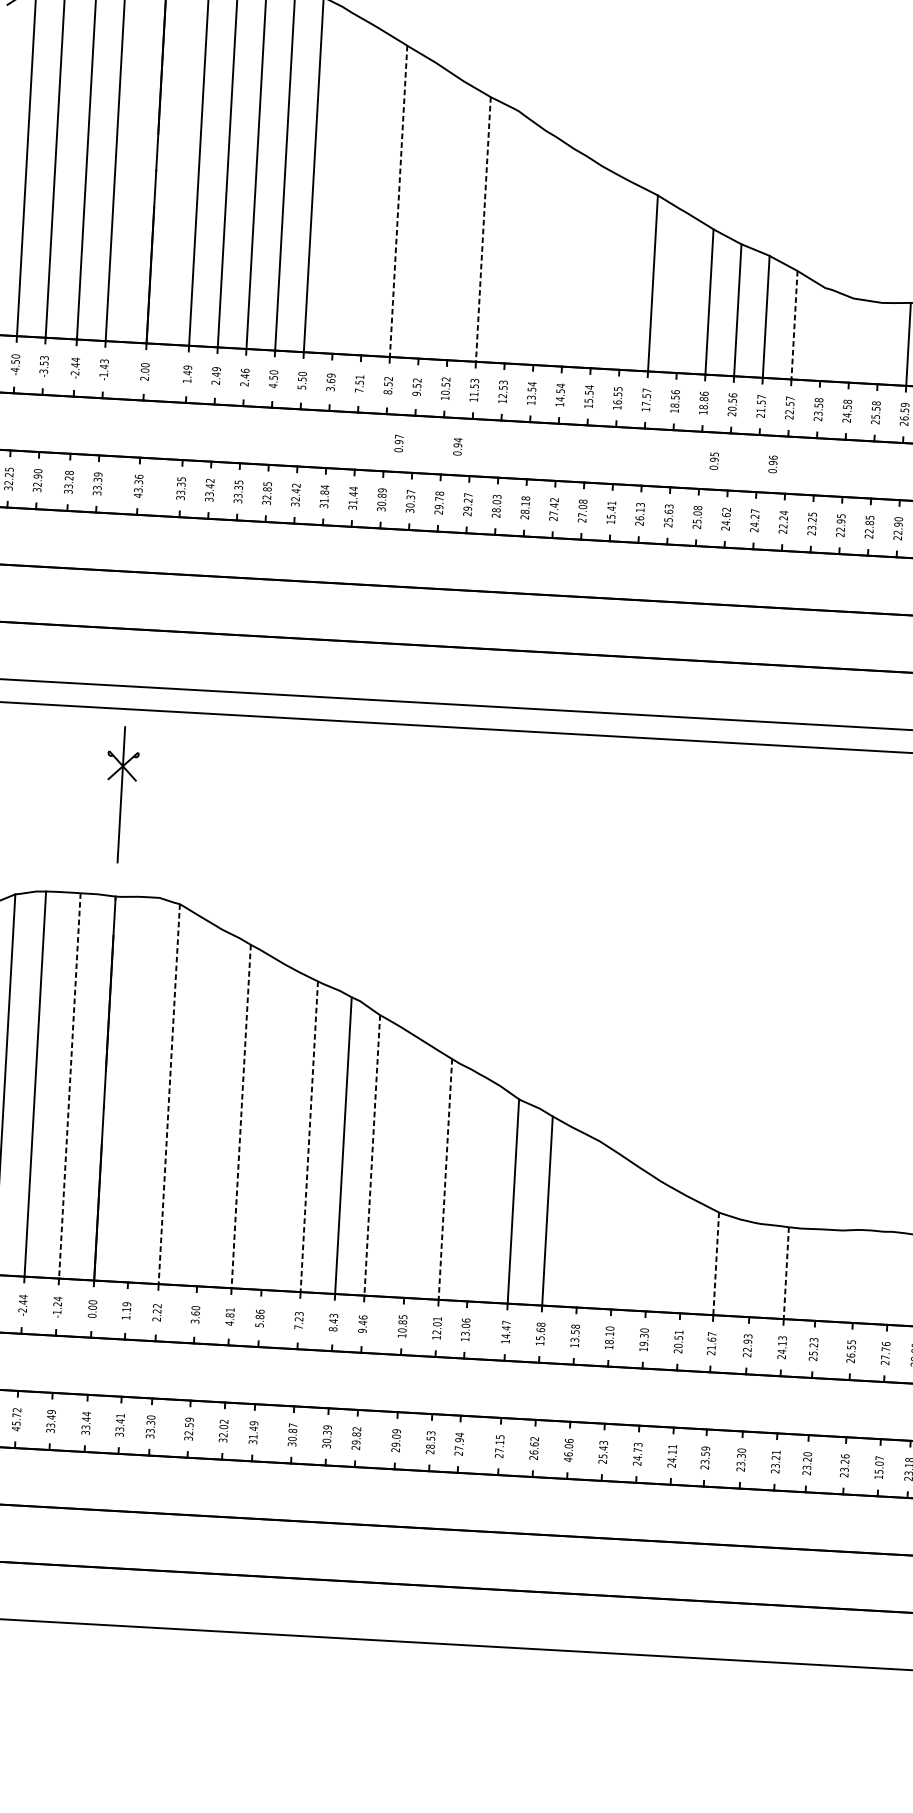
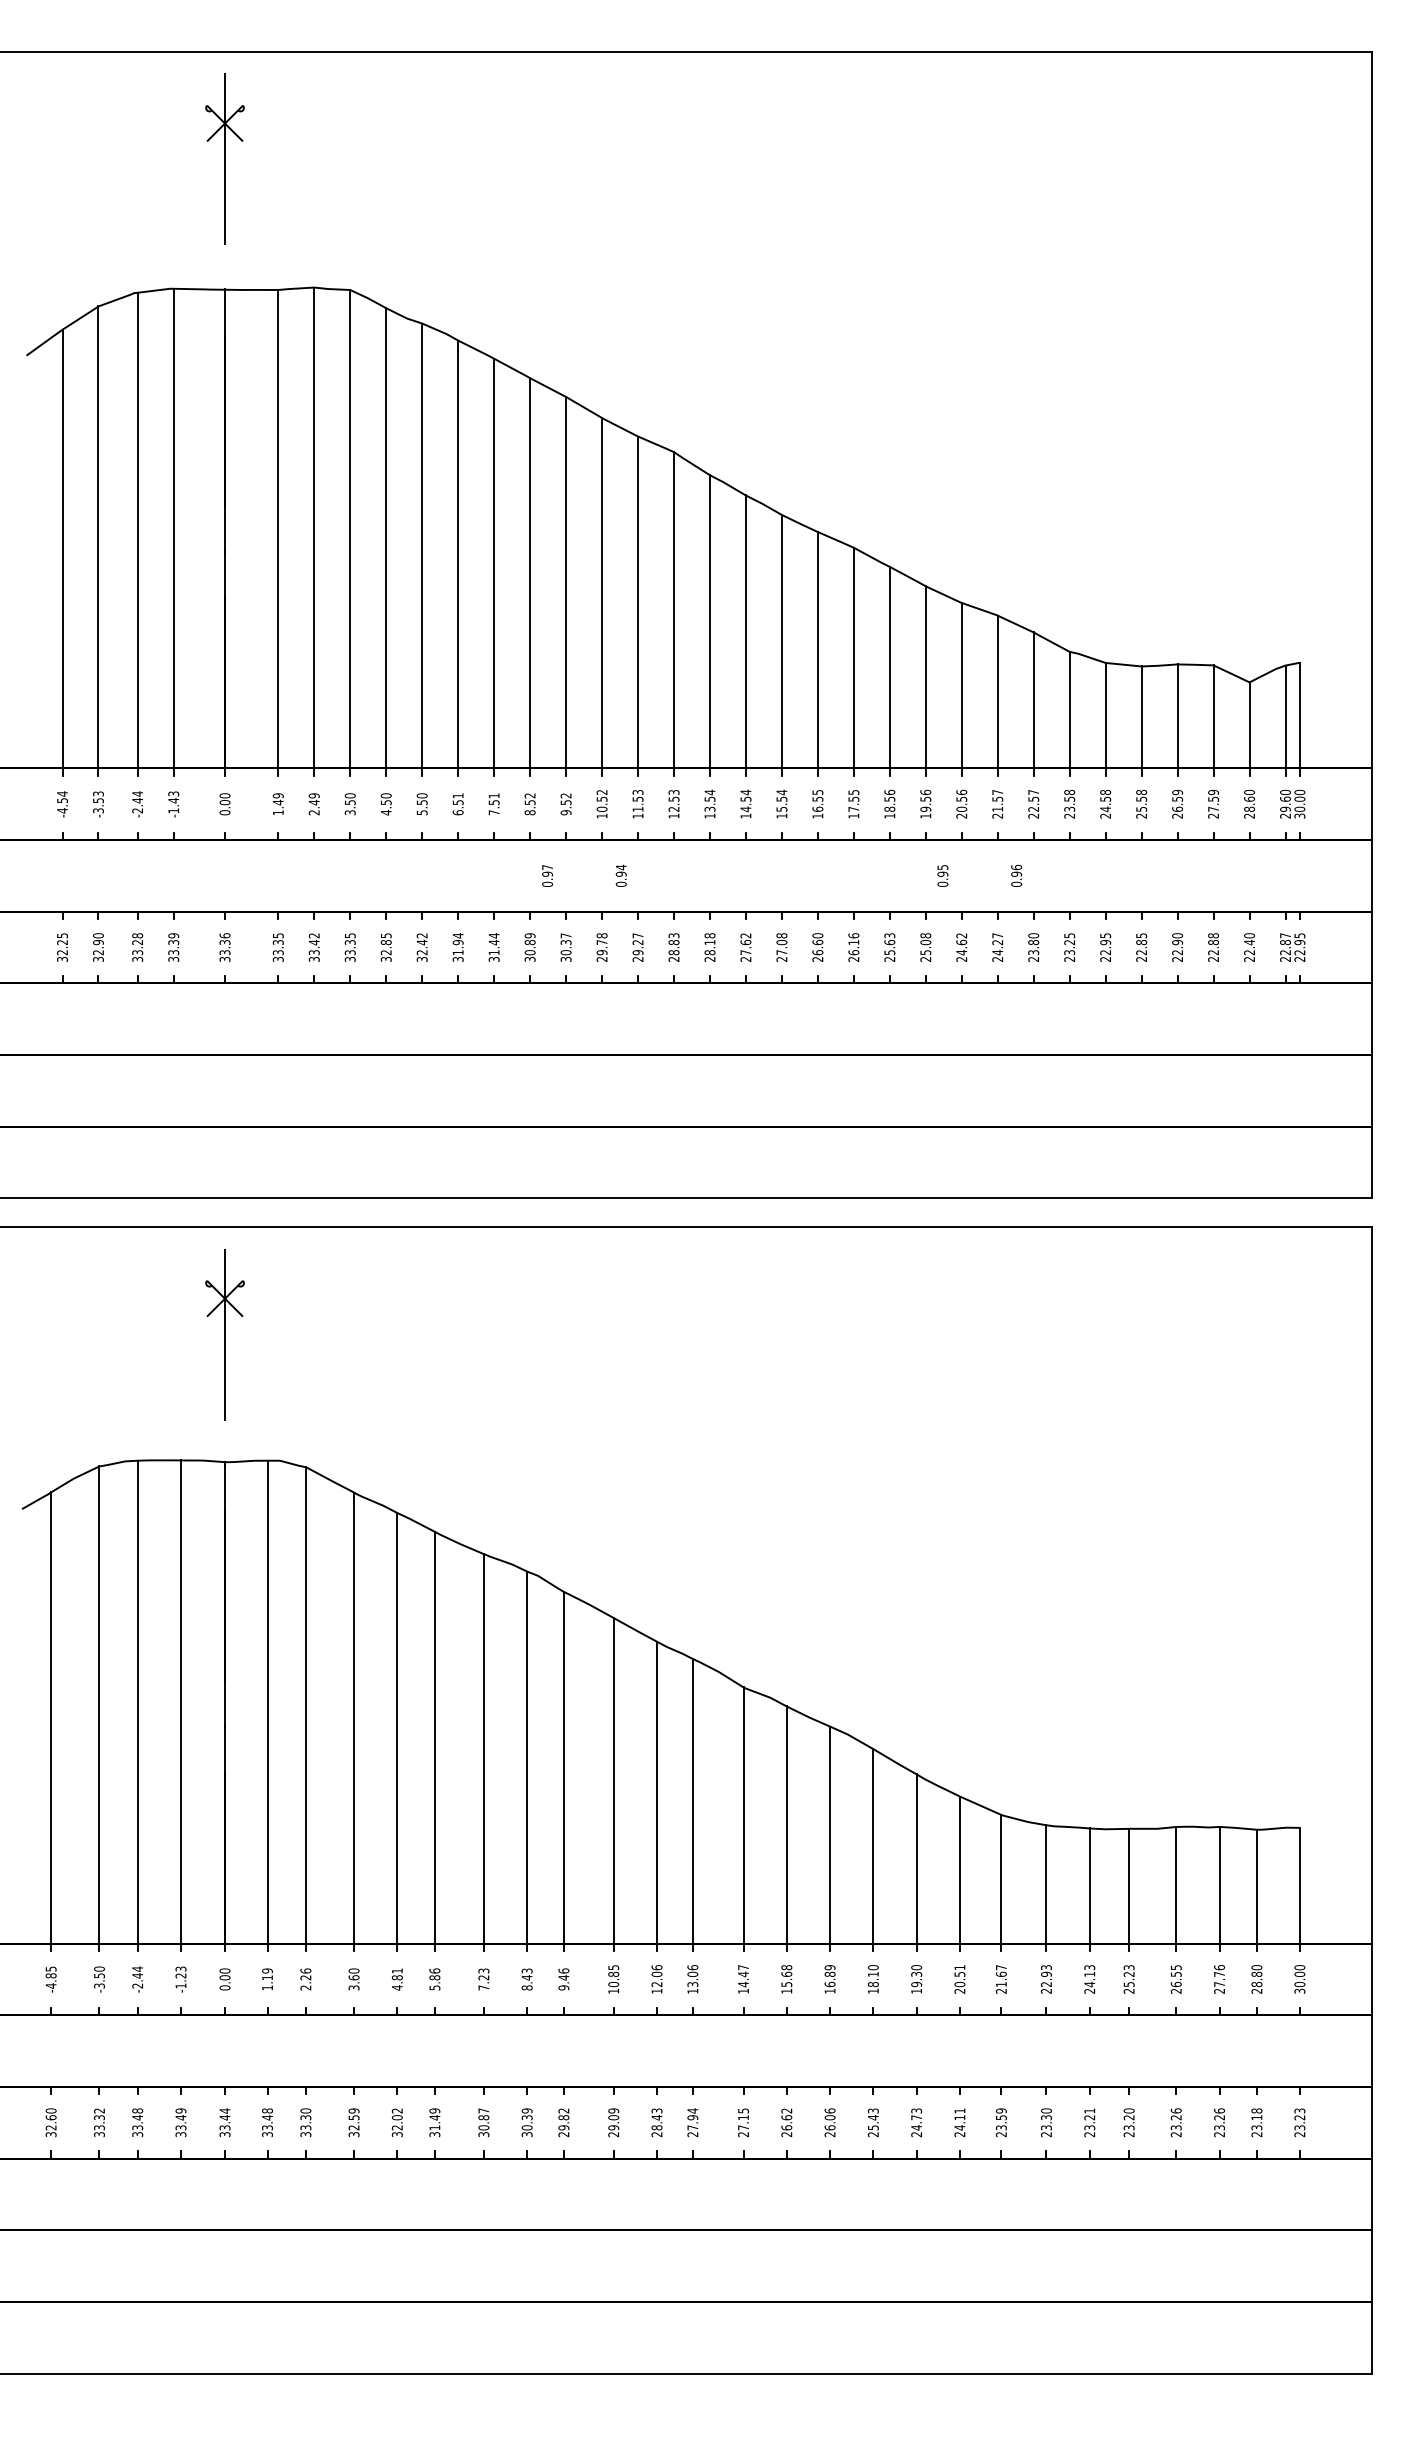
line: (342, 183) -> (458, 554), added
line: (370, 191) -> (494, 563), added
line: (398, 201) -> (530, 573), dashed -> solid
line: (427, 210) -> (566, 582), added
line: (455, 220) -> (602, 593), added
line: (483, 229) -> (638, 602), dashed -> solid
line: (512, 237) -> (674, 610), added
line: (540, 247) -> (710, 621), added
line: (567, 257) -> (745, 631), added
line: (596, 266) -> (781, 641), added
line: (624, 275) -> (817, 650), added
line: (680, 292) -> (889, 667), added
line: (794, 325) -> (1033, 700), dashed -> solid
line: (822, 334) -> (1069, 709), added
line: (851, 340) -> (1105, 715), added
line: (879, 343) -> (1141, 717), added
text: (15, 356) -> (62, 793), -4.50 -> -4.54
text: (244, 377) -> (349, 804), 2.46 -> 3.50
text: (144, 378) -> (224, 812), 2.00 -> 0.00
text: (330, 382) -> (457, 804), 3.69 -> 6.51
text: (646, 390) -> (853, 792), 17.57 -> 17.55
text: (703, 402) -> (925, 803), 18.86 -> 19.56
text: (325, 492) -> (458, 942), 31.84 -> 31.94
text: (137, 495) -> (224, 959), 43.36 -> 33.36
text: (496, 502) -> (673, 942), 28.03 -> 28.83
text: (640, 504) -> (853, 935), 26.13 -> 26.16
text: (553, 505) -> (745, 942), 27.42 -> 27.62
text: (611, 512) -> (817, 947), 15.41 -> 26.60
text: (783, 519) -> (1033, 944), 22.24 -> 23.80
line: (70, 1086) -> (181, 1702), dashed -> solid
line: (138, 1089) -> (267, 1701), added
line: (168, 1094) -> (305, 1705), dashed -> solid
line: (207, 1105) -> (354, 1717), added
line: (241, 1116) -> (397, 1728), dashed -> solid
line: (270, 1125) -> (434, 1737), added
line: (309, 1136) -> (483, 1748), dashed -> solid
line: (371, 1155) -> (563, 1767), dashed -> solid
line: (411, 1167) -> (613, 1780), added
line: (445, 1179) -> (657, 1792), dashed -> solid
line: (473, 1187) -> (692, 1800), added
line: (581, 1220) -> (830, 1834), added
line: (615, 1231) -> (873, 1846), added
line: (649, 1243) -> (916, 1858), added
line: (683, 1254) -> (959, 1869), added
line: (716, 1264) -> (1001, 1879), dashed -> solid
line: (751, 1270) -> (1046, 1884), added
line: (786, 1273) -> (1089, 1886), dashed -> solid
line: (818, 1274) -> (1129, 1885), added
line: (855, 1275) -> (1176, 1884), added
line: (889, 1277) -> (1219, 1884), added
text: (57, 1298) -> (180, 1968), -1.24 -> -1.23
text: (157, 1305) -> (305, 1970), 2.22 -> 2.26
text: (437, 1318) -> (656, 1967), 12.01 -> 12.06
text: (574, 1333) -> (829, 1976), 13.58 -> 16.89
text: (120, 1415) -> (267, 2110), 33.41 -> 33.48
text: (16, 1419) -> (137, 2122), 45.72 -> 33.48
text: (430, 1438) -> (656, 2117), 28.53 -> 28.43
text: (567, 1459) -> (829, 2134), 46.06 -> 26.06
text: (879, 1467) -> (1219, 2122), 15.07 -> 23.26

